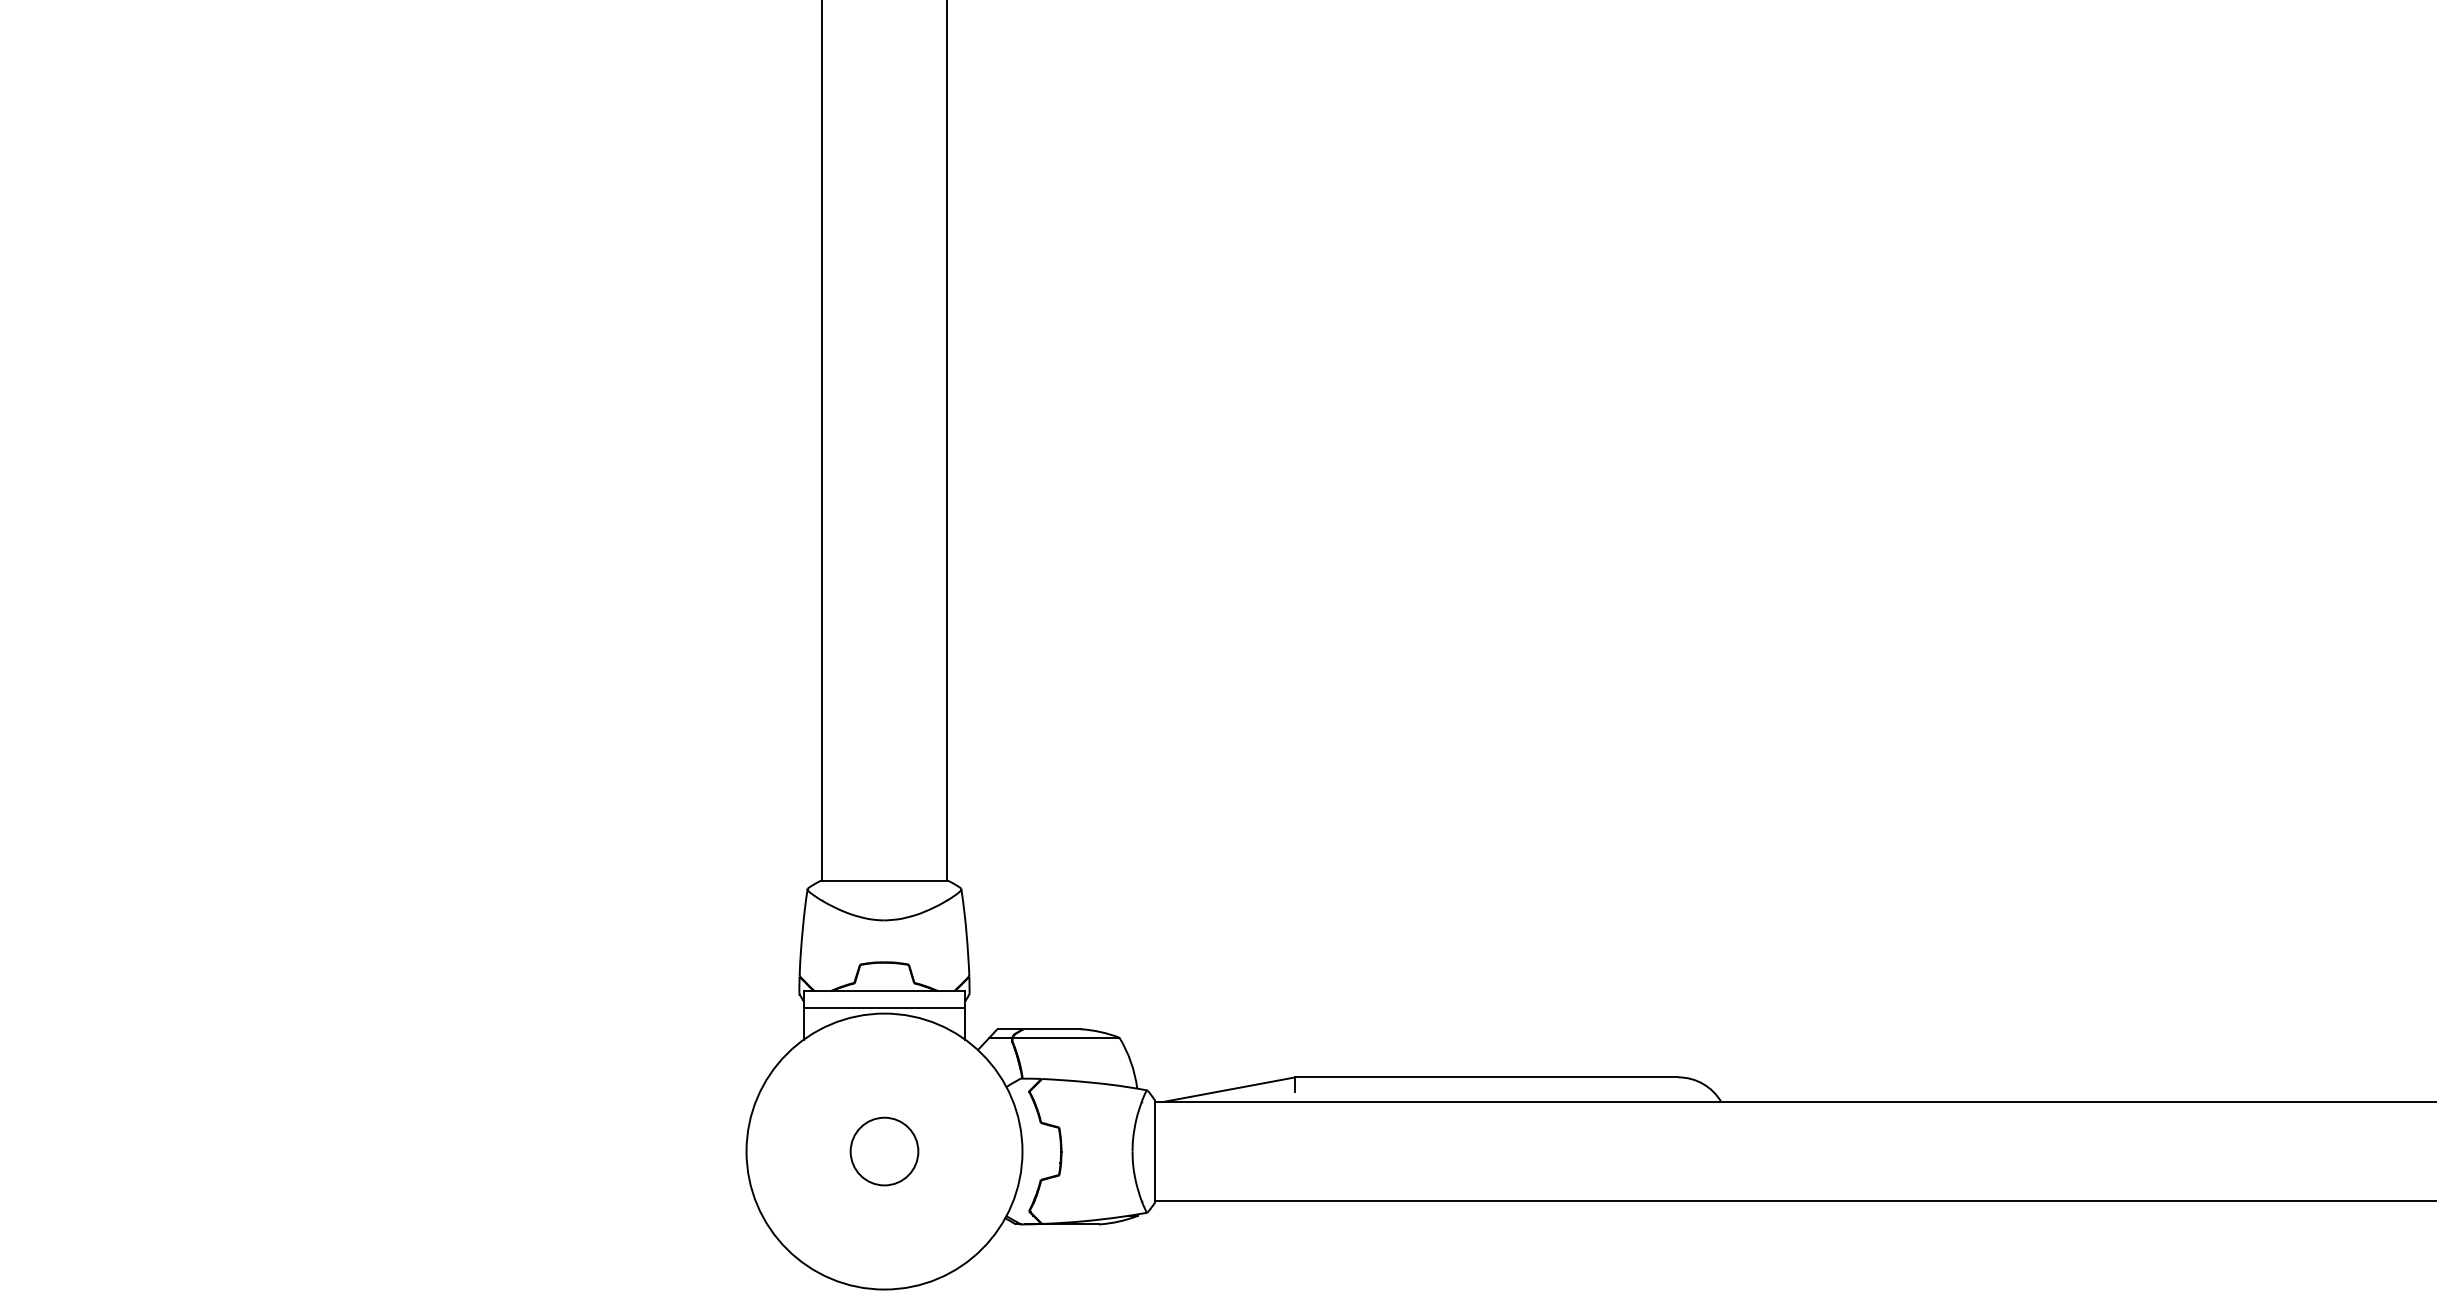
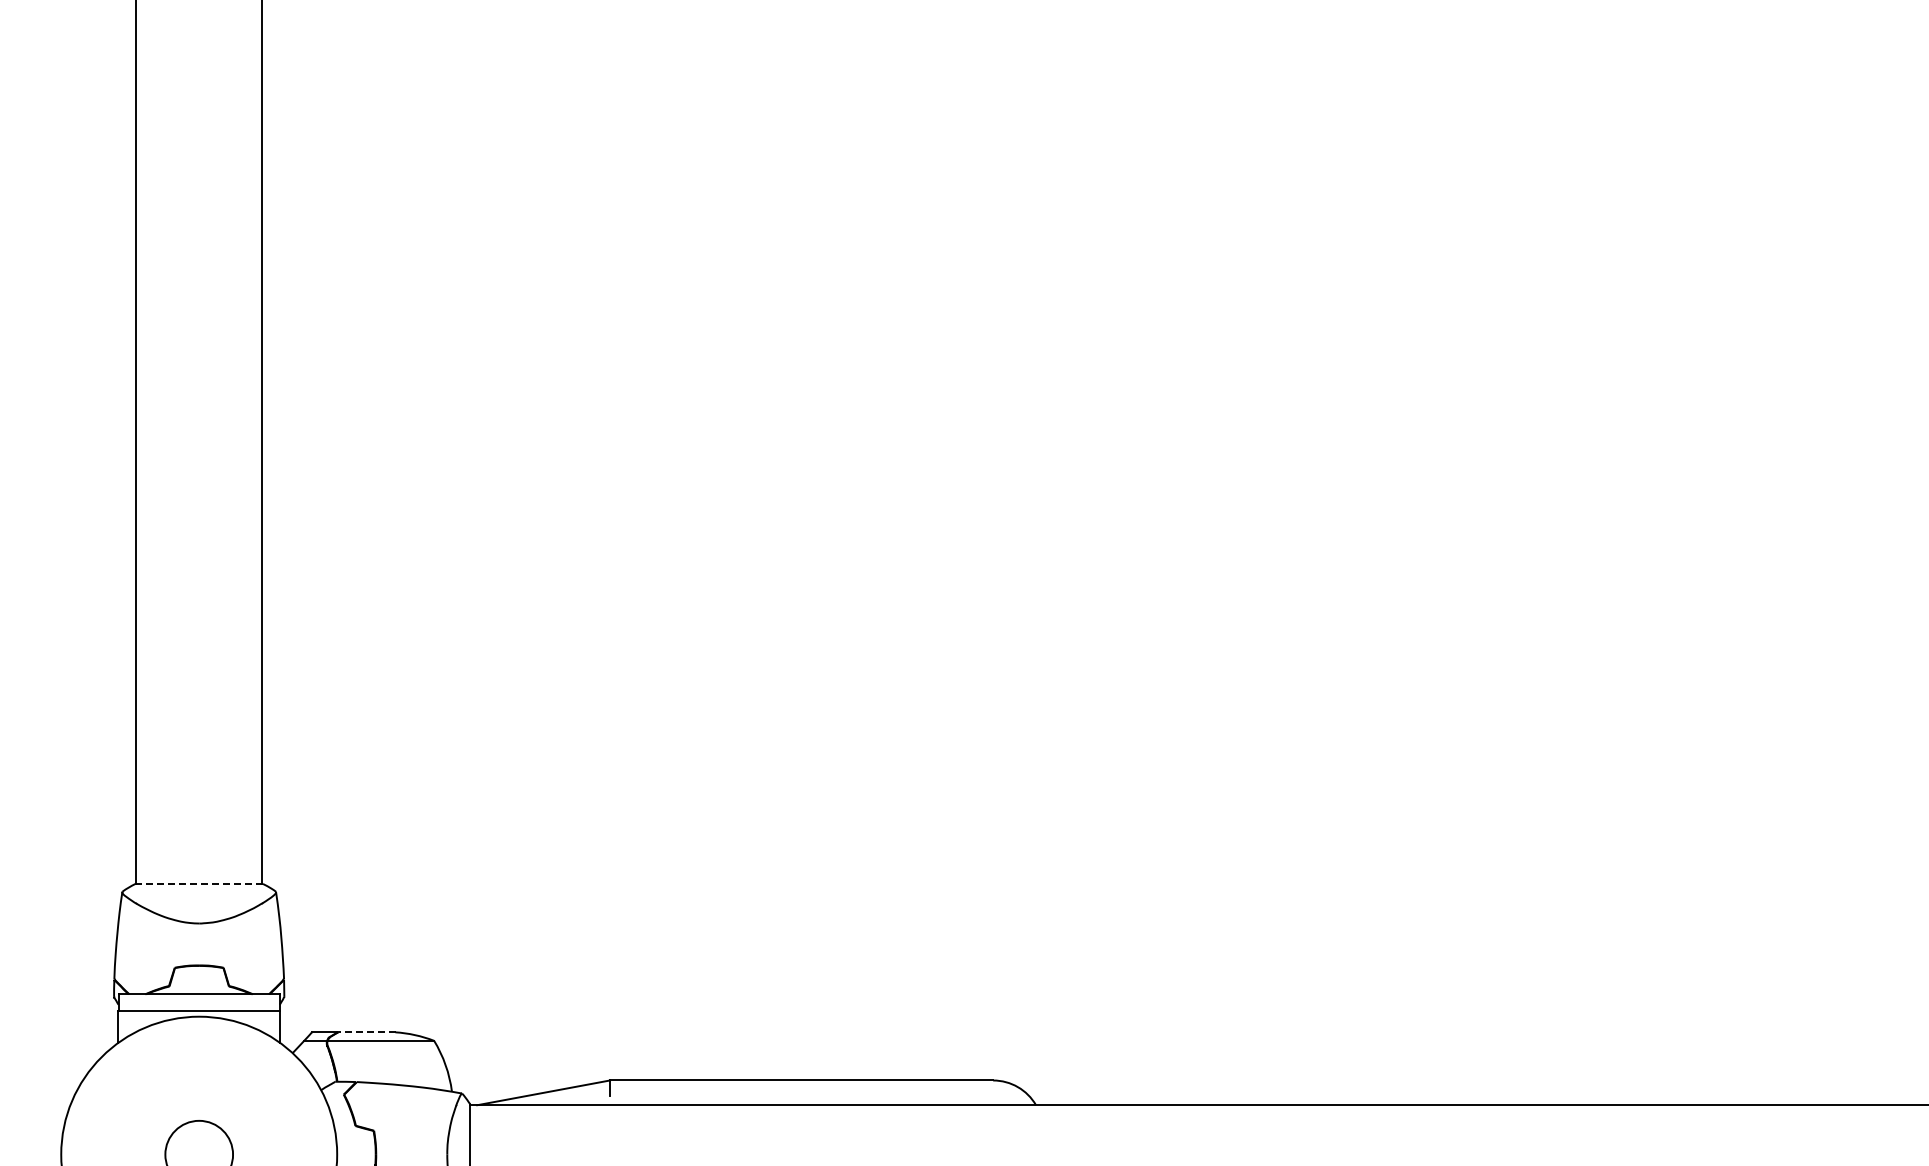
line: (884, 880) -> (199, 883), solid -> dashed
line: (1052, 1029) -> (367, 1032), solid -> dashed

